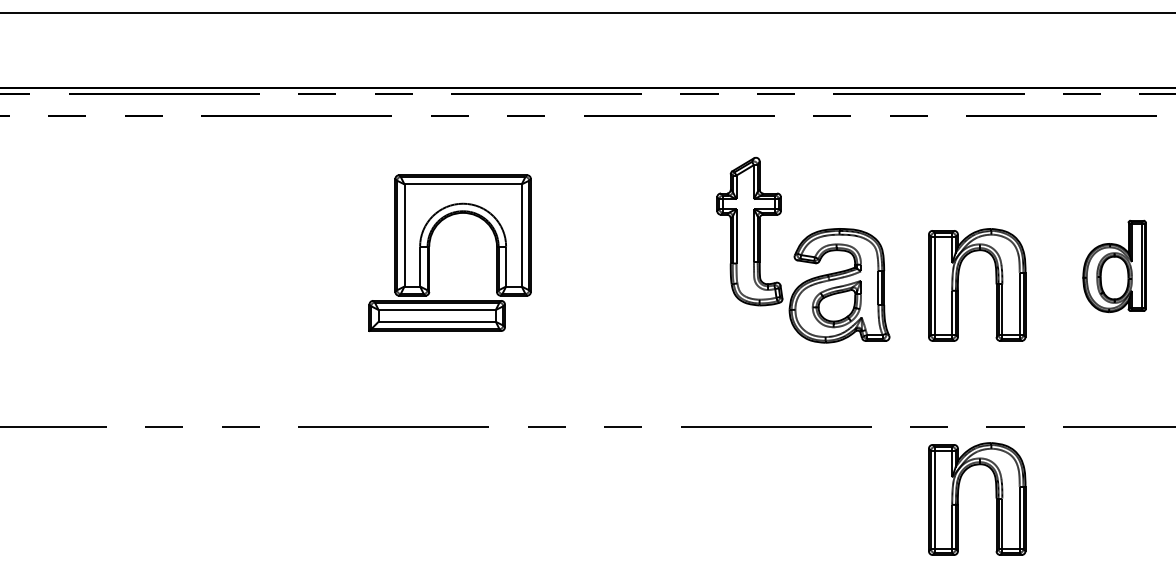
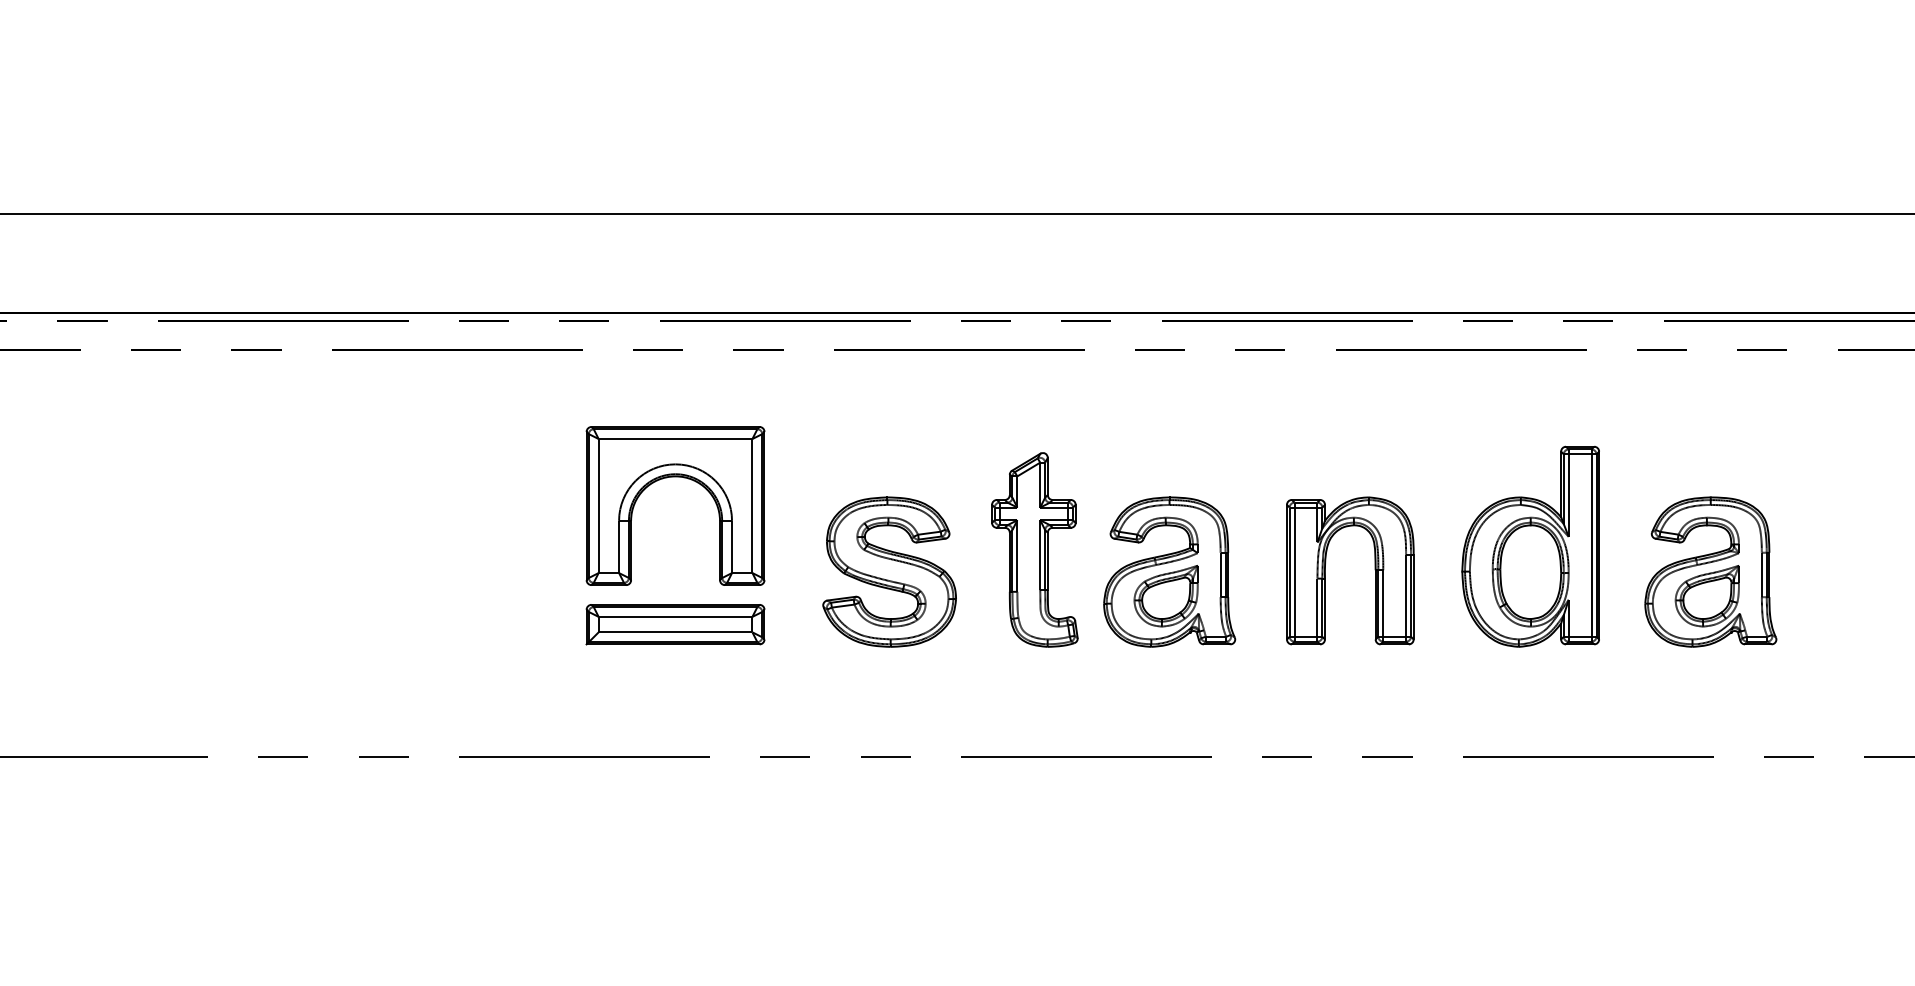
part: (749, 231) -> (1034, 549), moved
part: (1114, 266) -> (1530, 546), size x1.67
part: (626, 285) -> (889, 571), added
part: (437, 315) -> (675, 624), moved
part: (995, 497) -> (1374, 850), removed

